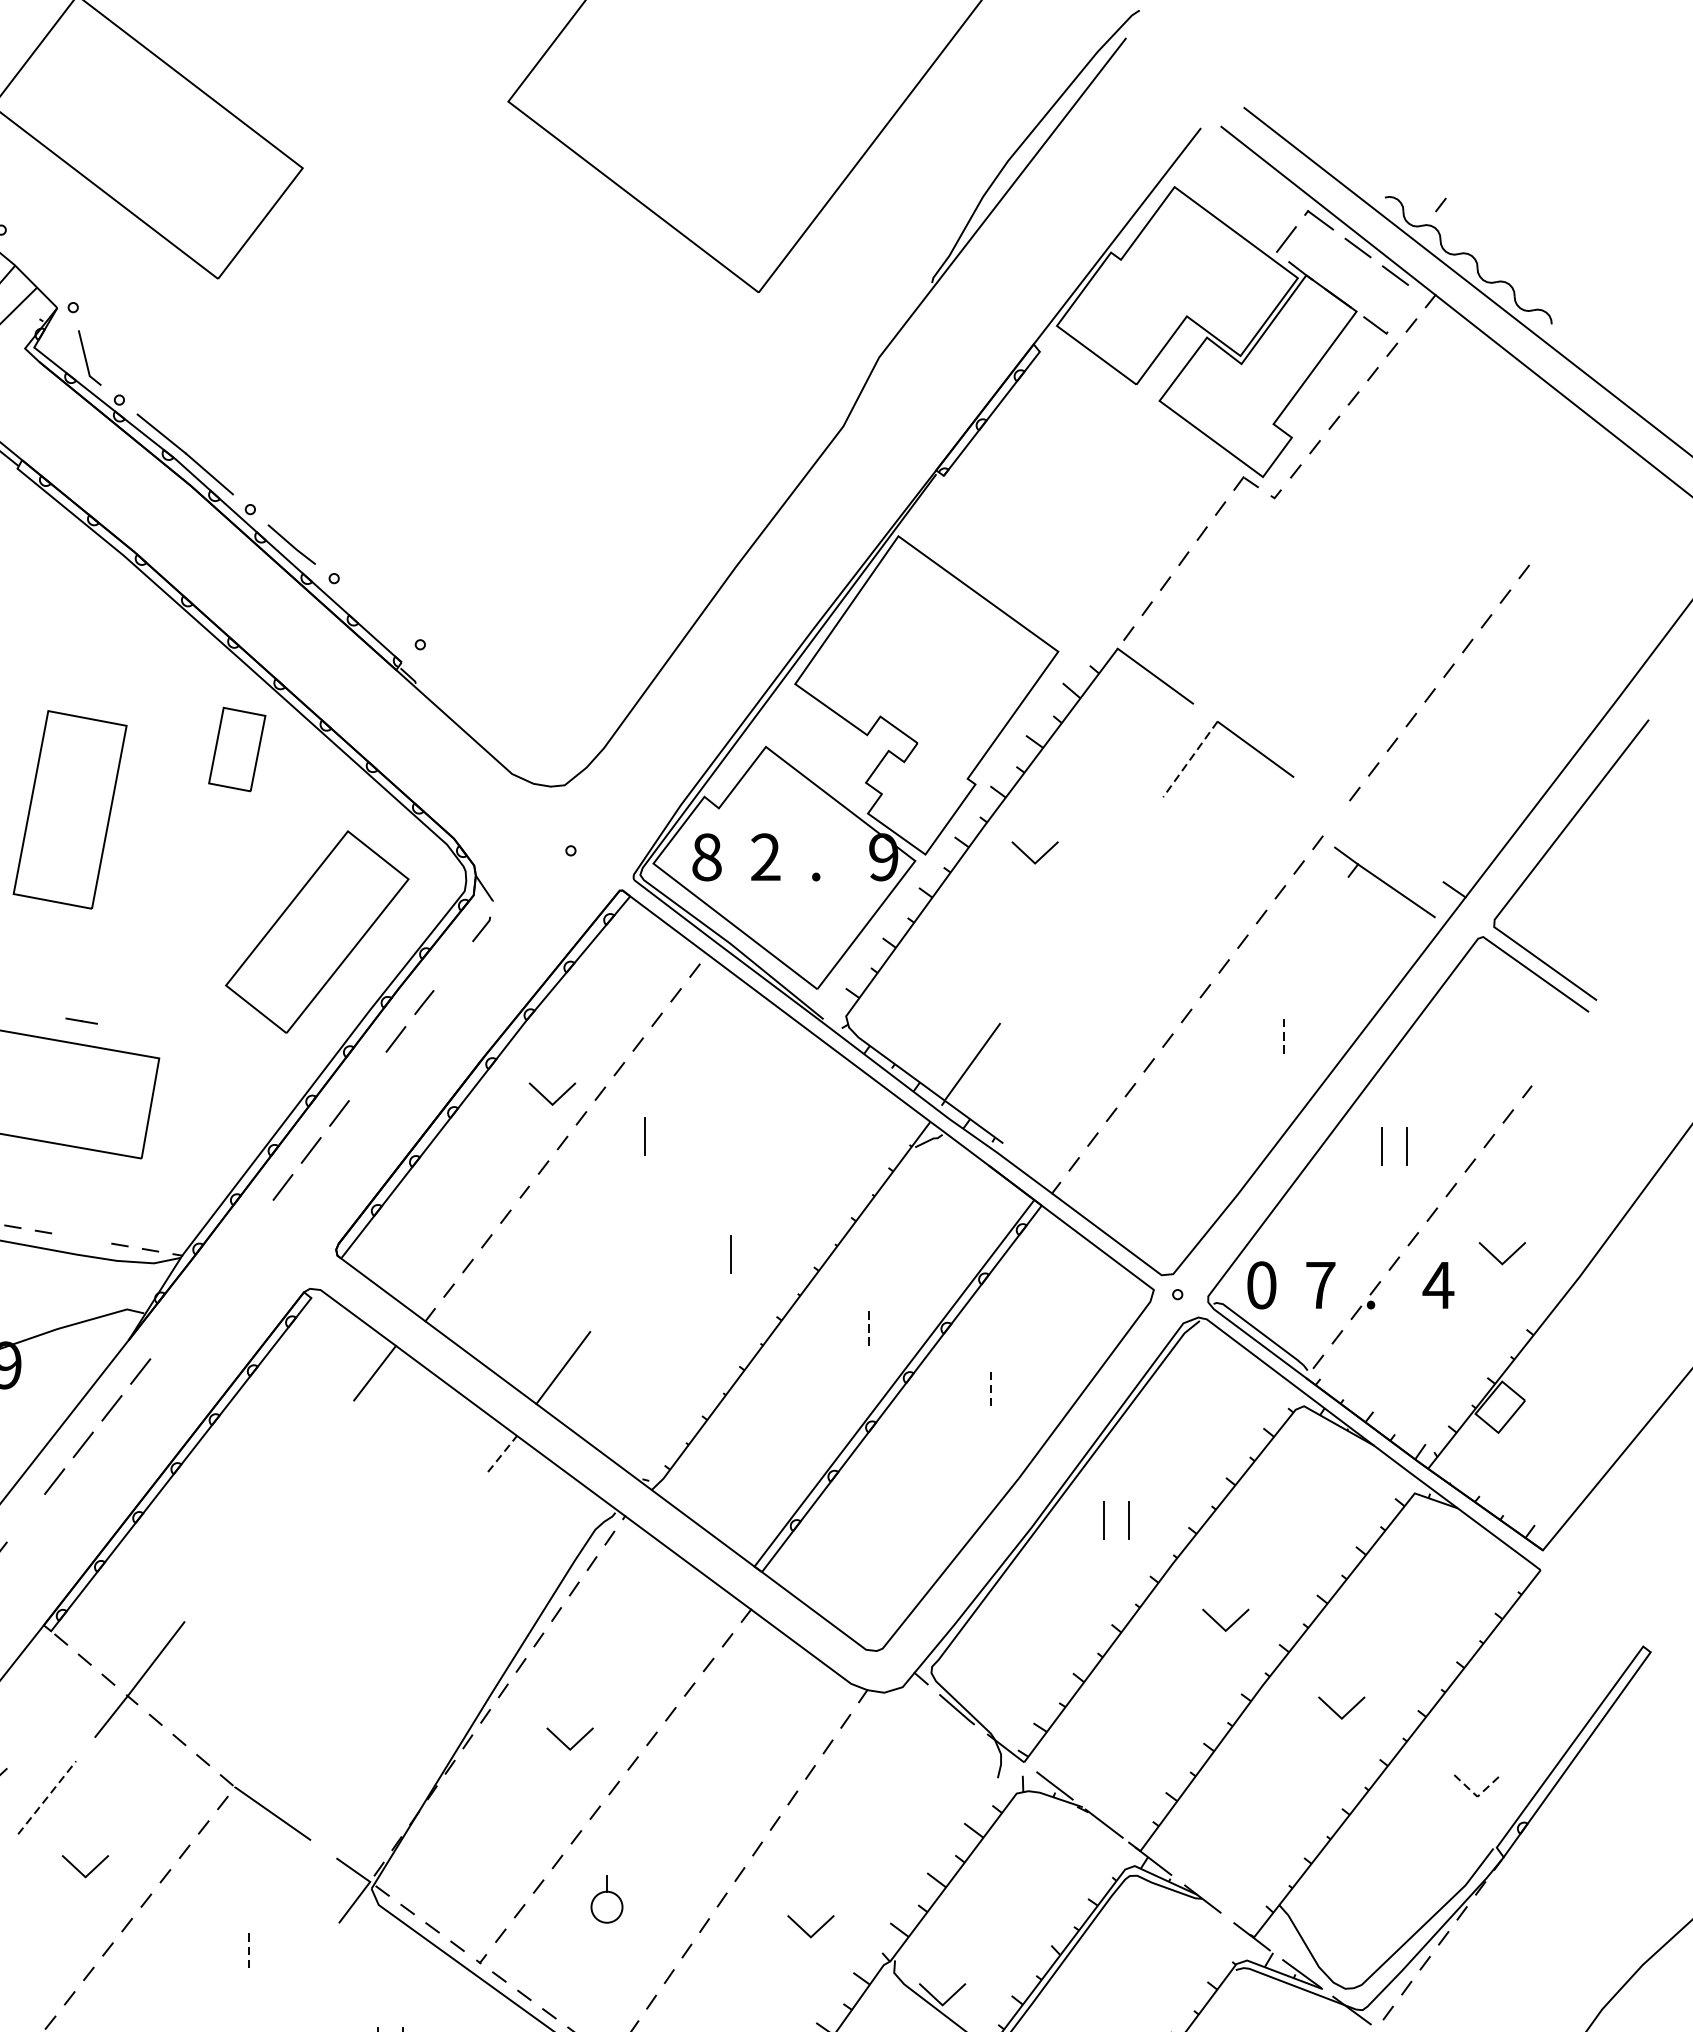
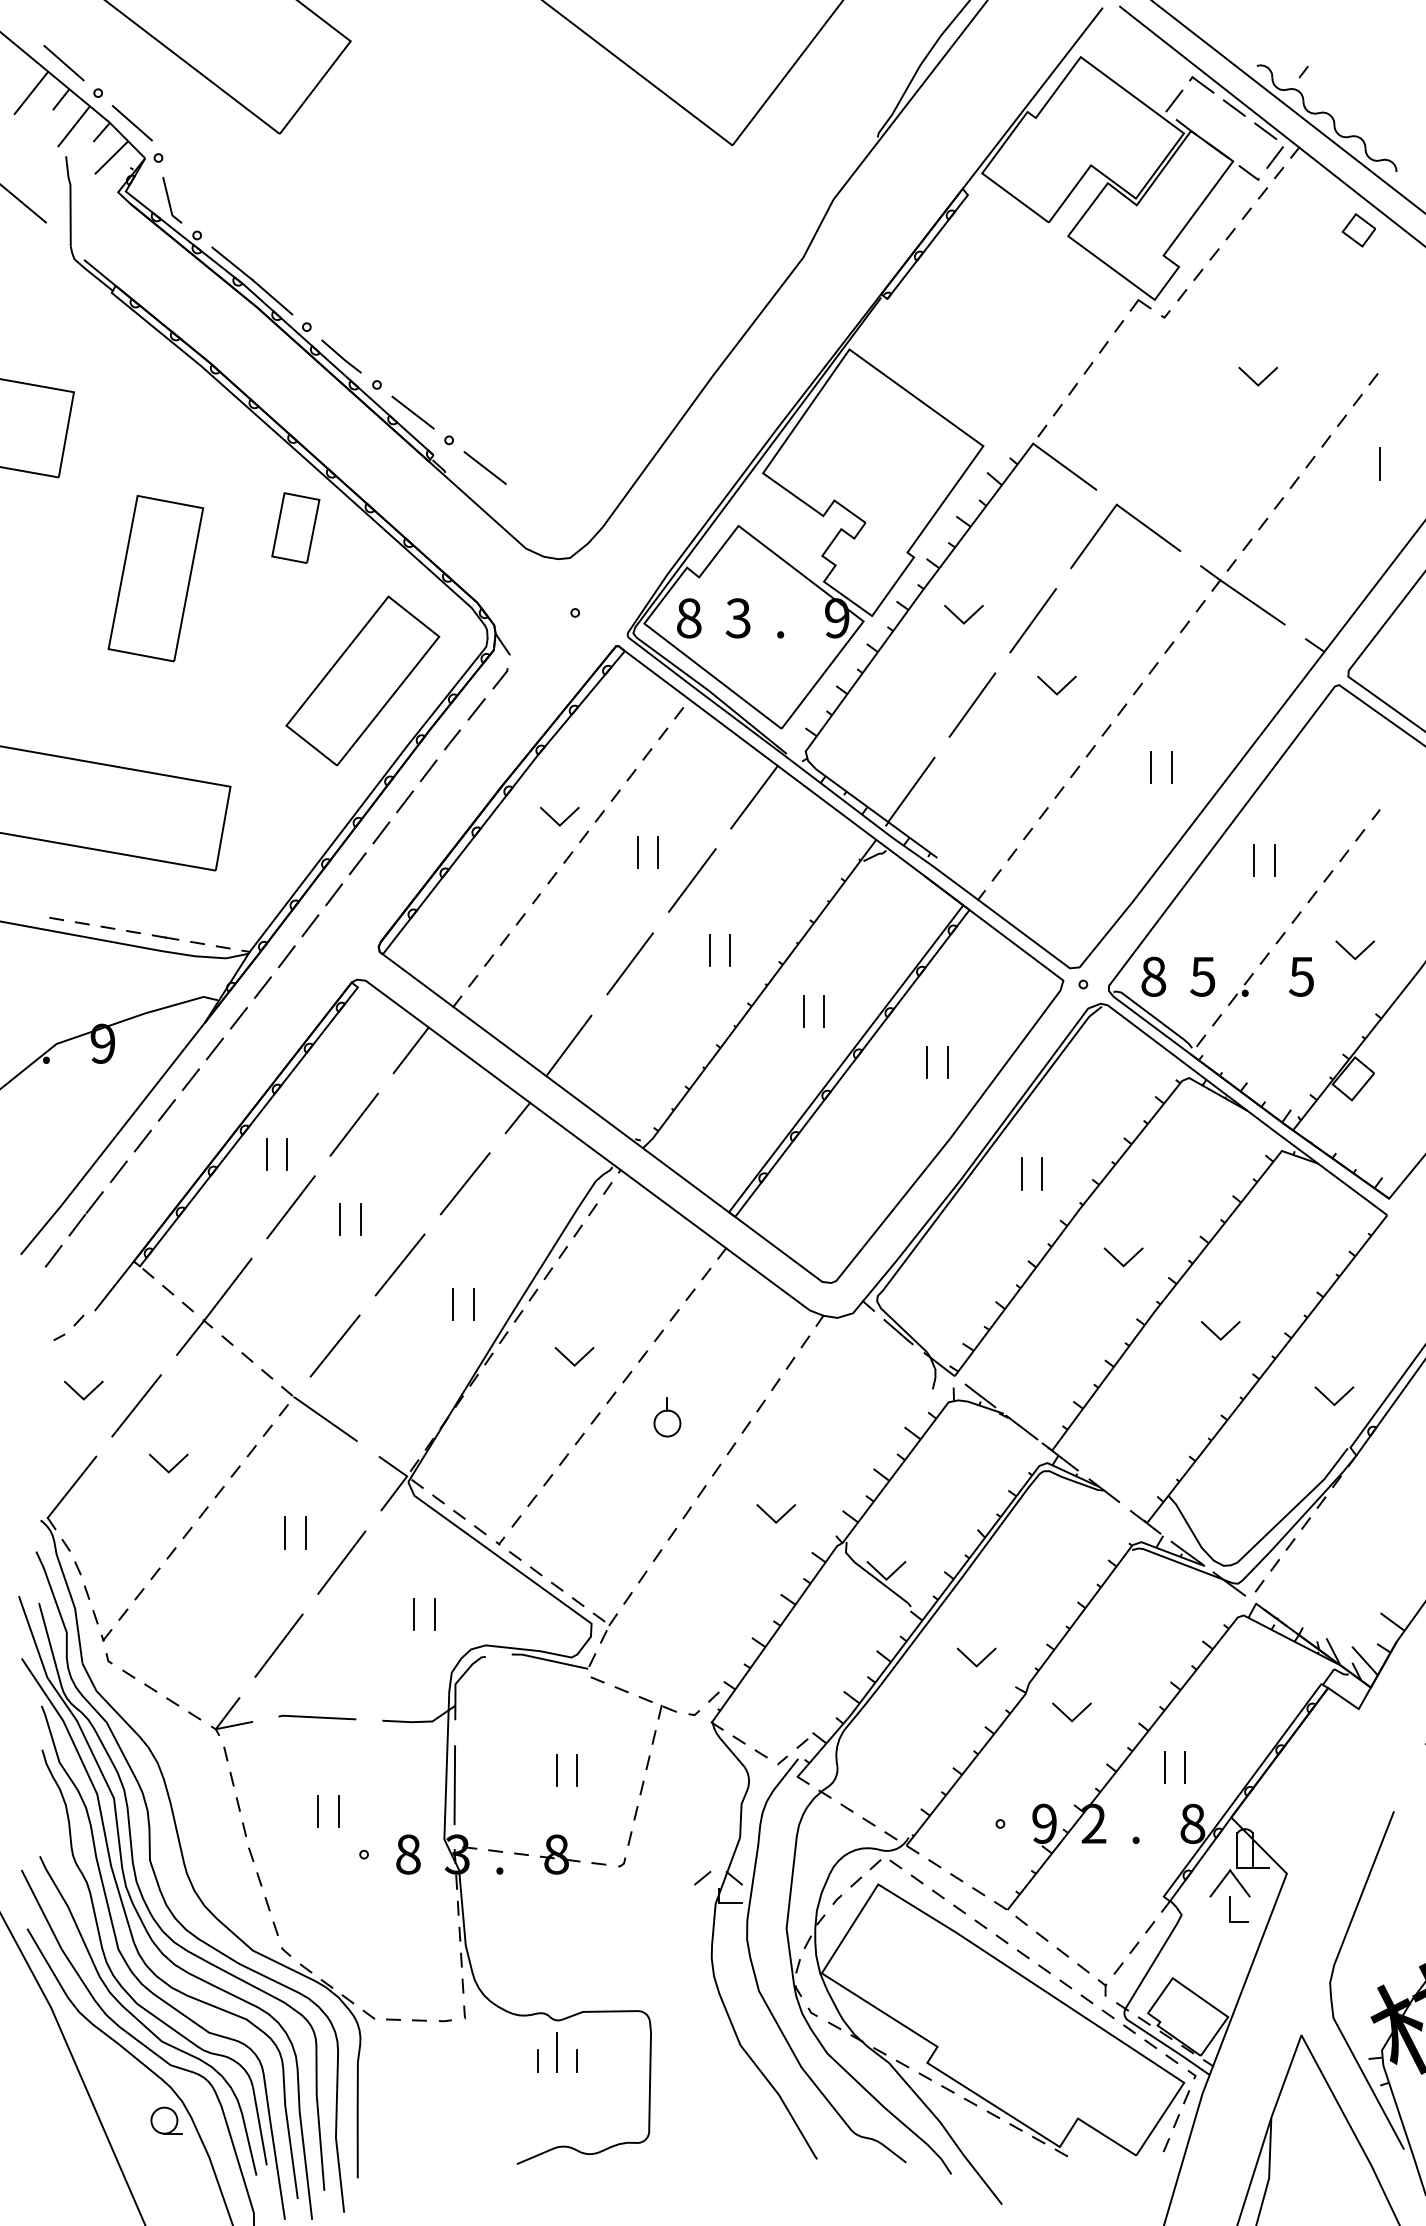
line: (41, 266) -> (131, 123), added
line: (1405, 306) -> (1274, 157), added
part: (1506, 394) -> (1358, 230), added
line: (1380, 572) -> (1253, 379), added
line: (376, 611) -> (412, 412), added
line: (1531, 672) -> (1379, 463), added
line: (462, 677) -> (484, 467), added
line: (1189, 759) -> (1093, 536), dashed -> solid
text: (764, 857) -> (737, 618), 2 -> 3
line: (1118, 859) -> (1033, 620), added
part: (1384, 882) -> (1242, 595), moved
line: (1140, 941) -> (1052, 688), added
line: (1045, 960) -> (972, 704), added
line: (453, 966) -> (476, 709), added
line: (81, 1021) -> (165, 937), moved
line: (1259, 1034) -> (1151, 766), added
line: (1284, 1035) -> (1172, 767), dashed -> solid
line: (784, 1070) -> (754, 796), added
line: (367, 1076) -> (404, 801), added
line: (670, 1135) -> (658, 851), added
line: (710, 1170) -> (692, 880), added
line: (254, 1224) -> (310, 925), added
line: (756, 1253) -> (730, 950), added
line: (226, 1261) -> (286, 956), added
line: (635, 1269) -> (629, 963), added
text: (1261, 1285) -> (1153, 976), 0 -> 8
text: (1320, 1285) -> (1202, 976), 7 -> 5
text: (1438, 1285) -> (1301, 976), 4 -> 5
line: (197, 1298) -> (262, 987), added
line: (843, 1326) -> (803, 1011), added
line: (868, 1326) -> (824, 1011), dashed -> solid
line: (168, 1335) -> (238, 1018), added
line: (991, 1387) -> (927, 1062), dashed -> solid
line: (1015, 1387) -> (947, 1062), added
line: (503, 1453) -> (518, 1117), dashed -> solid
line: (306, 1461) -> (353, 1124), added
line: (202, 1496) -> (266, 1153), added
line: (227, 1496) -> (287, 1153), added
line: (25, 1517) -> (118, 1171), added
line: (438, 1532) -> (464, 1183), added
line: (230, 1560) -> (290, 1207), added
line: (289, 1575) -> (339, 1219), added
line: (314, 1575) -> (360, 1219), added
line: (361, 1628) -> (399, 1264), added
line: (425, 1676) -> (453, 1304), added
line: (449, 1676) -> (473, 1304), added
line: (283, 1725) -> (334, 1345), added
line: (46, 1797) -> (136, 1405), dashed -> solid
line: (1477, 1797) -> (1334, 1405), dashed -> solid
part: (607, 1900) -> (667, 1417), moved
line: (224, 1948) -> (285, 1532), added
line: (248, 1948) -> (305, 1532), dashed -> solid
line: (291, 1984) -> (341, 1562), added

